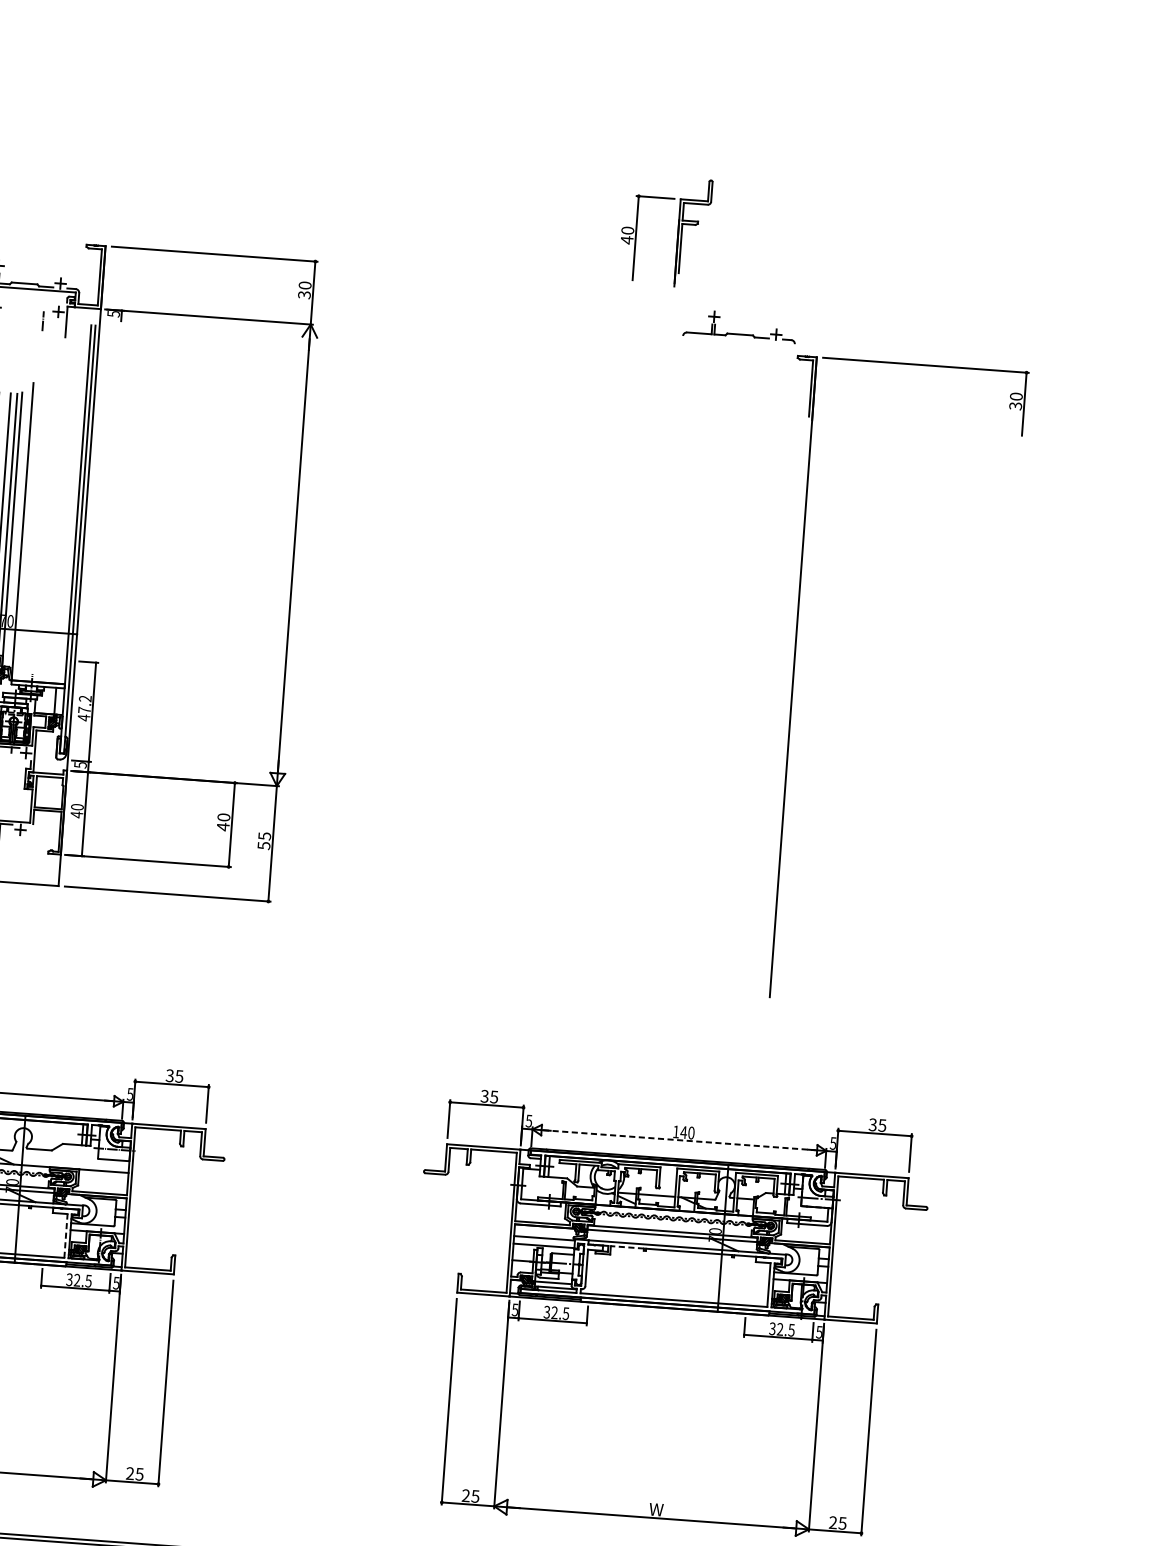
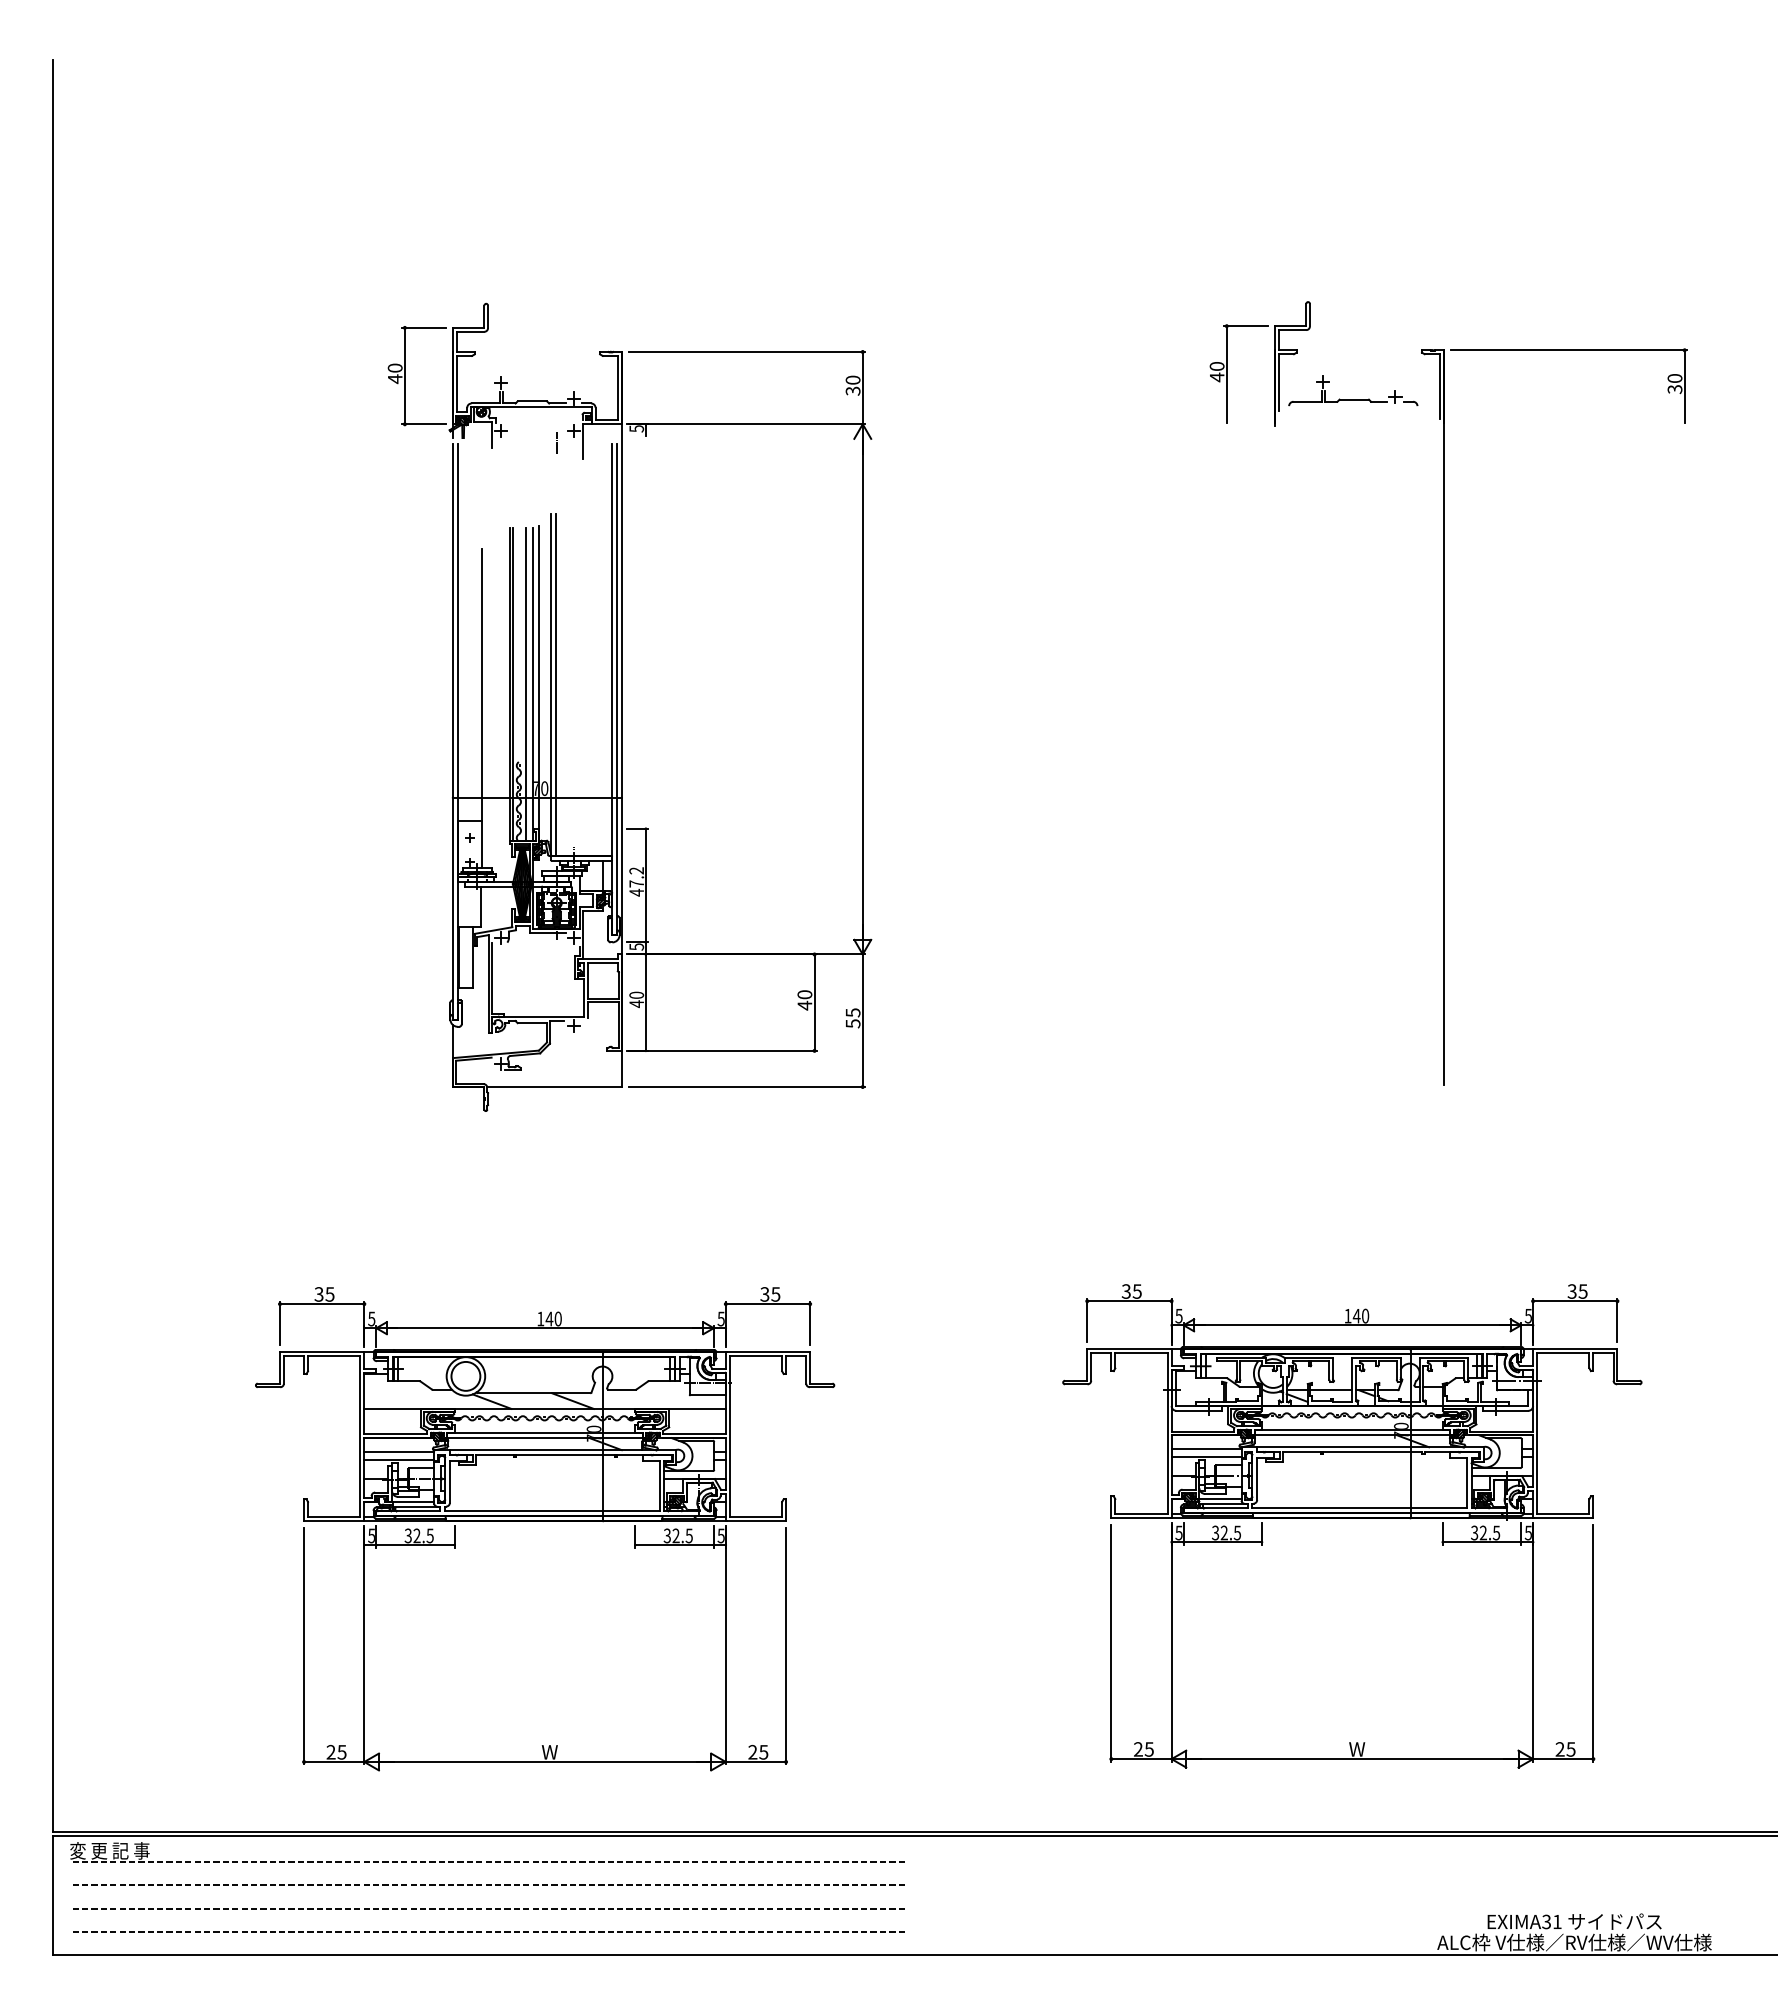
part: (677, 231) -> (1274, 363), moved
line: (26, 531) -> (555, 684), added
part: (794, 676) -> (1444, 716), moved
line: (679, 1140) -> (1352, 1325), dashed -> solid
line: (65, 1235) -> (659, 1485), dashed -> solid
line: (626, 1247) -> (1301, 1452), dashed -> solid

